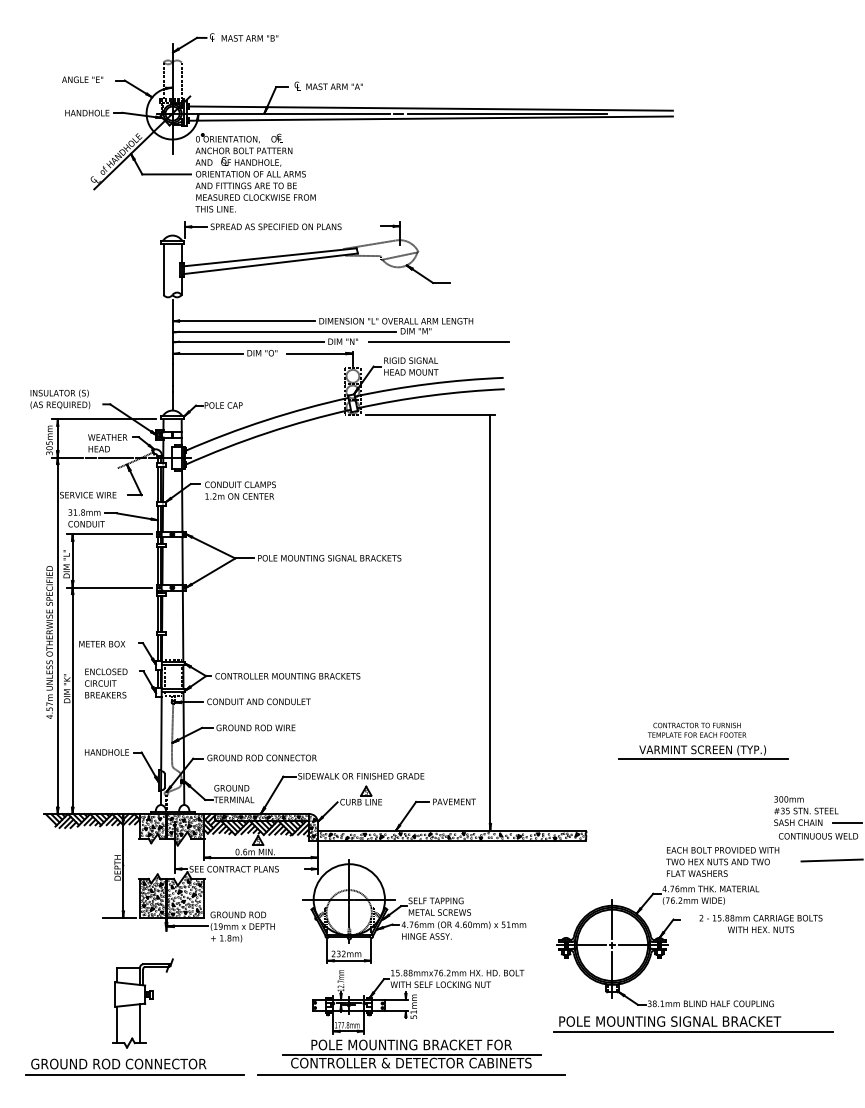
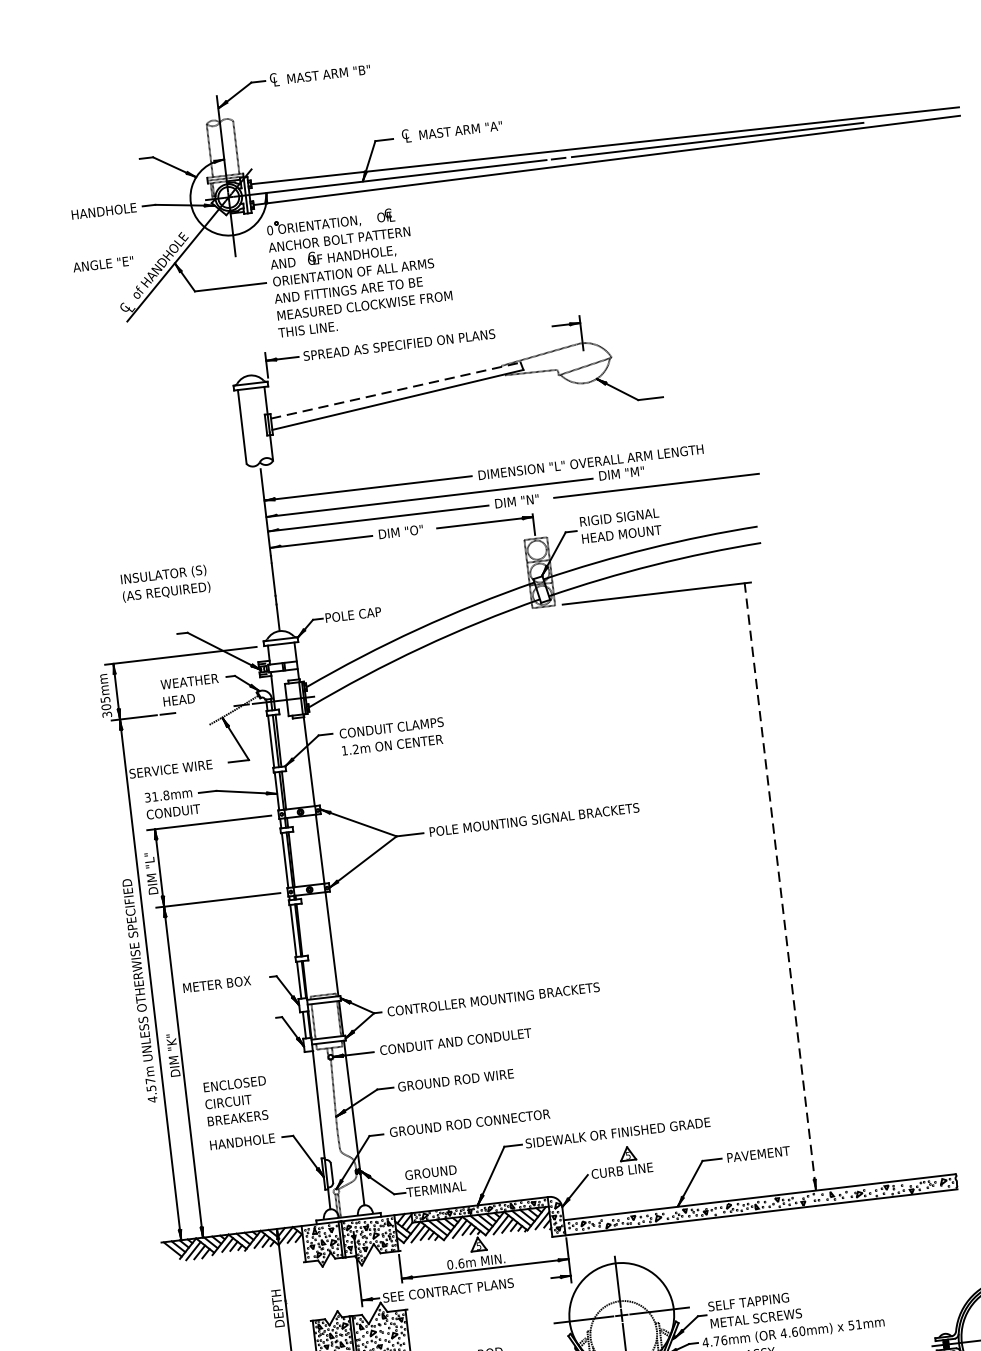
text: (82, 79) -> (103, 263), moved
line: (270, 257) -> (396, 390), solid -> dashed
text: (60, 399) -> (165, 583), moved
line: (116, 457) -> (205, 709), removed
line: (490, 622) -> (780, 886), solid -> dashed
text: (106, 683) -> (236, 1101), moved

